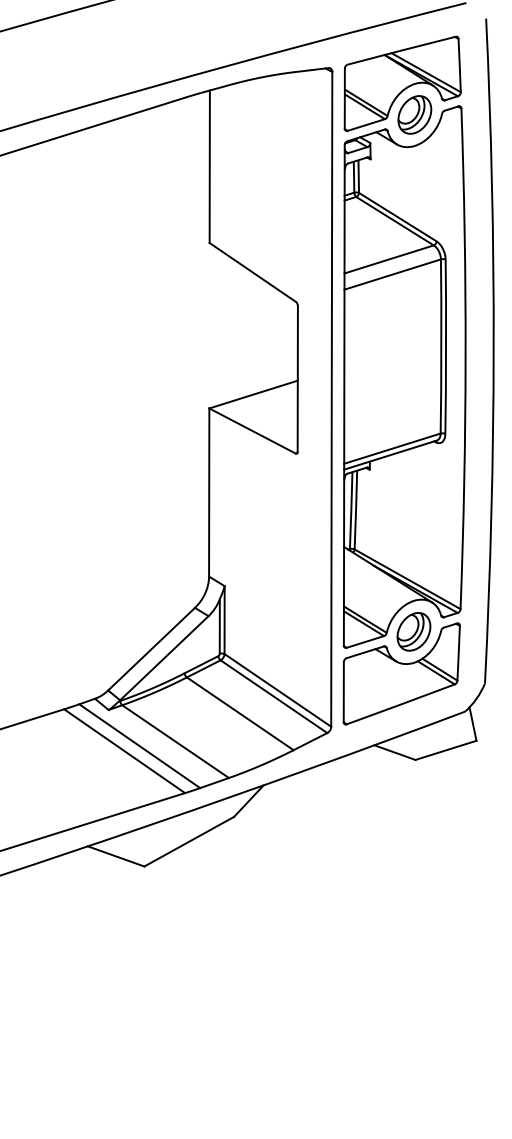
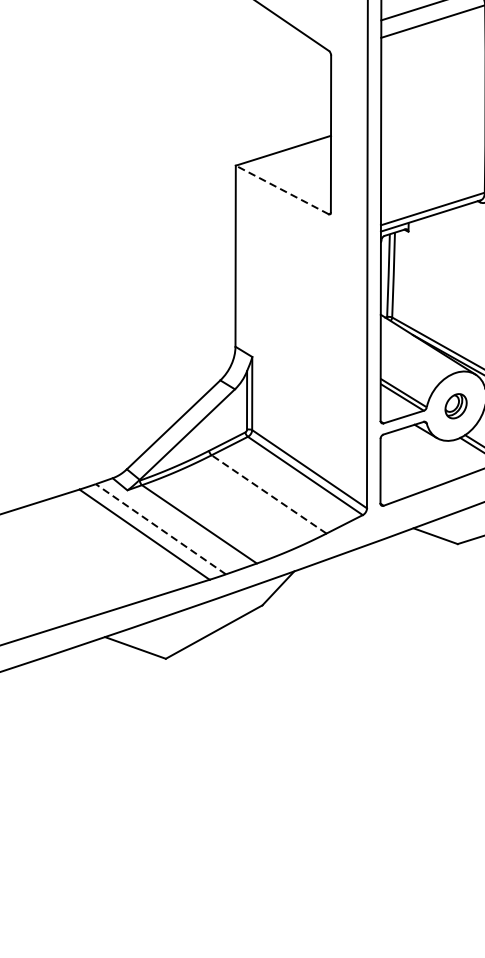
line: (252, 431) -> (282, 190), solid -> dashed
part: (413, 631) -> (455, 405), size x0.6
line: (240, 713) -> (269, 494), solid -> dashed
line: (139, 746) -> (160, 529), solid -> dashed

